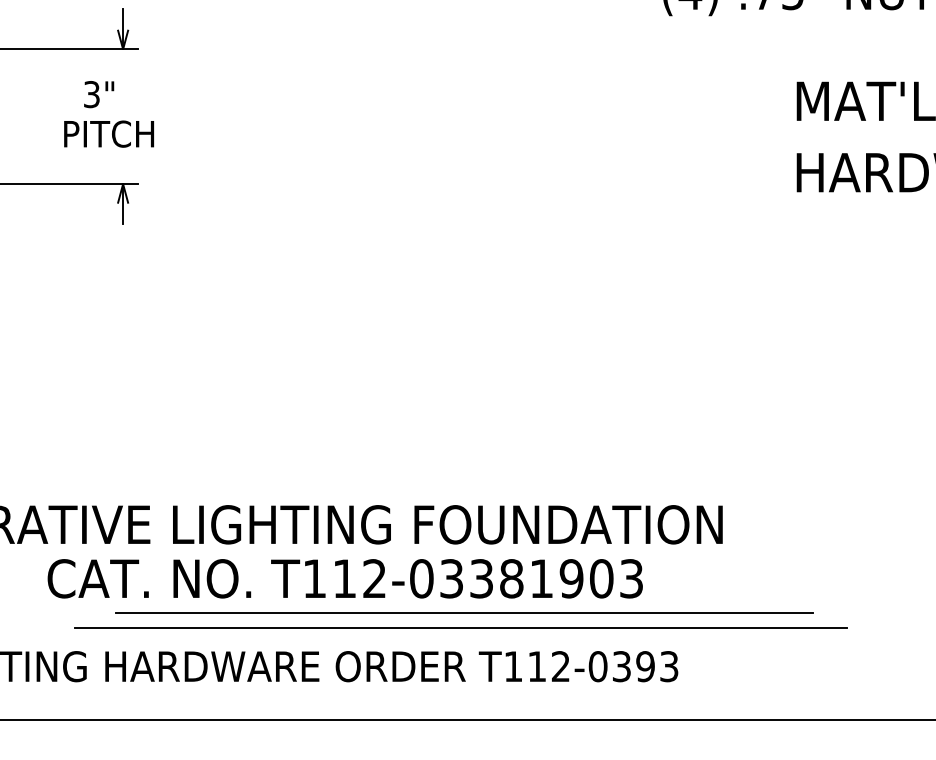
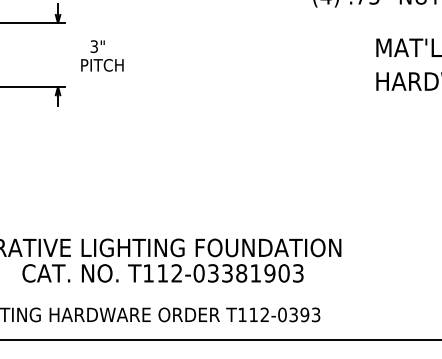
text: (109, 113) -> (102, 55), moved
line: (462, 612) -> (218, 289), removed
line: (460, 627) -> (217, 296), removed

